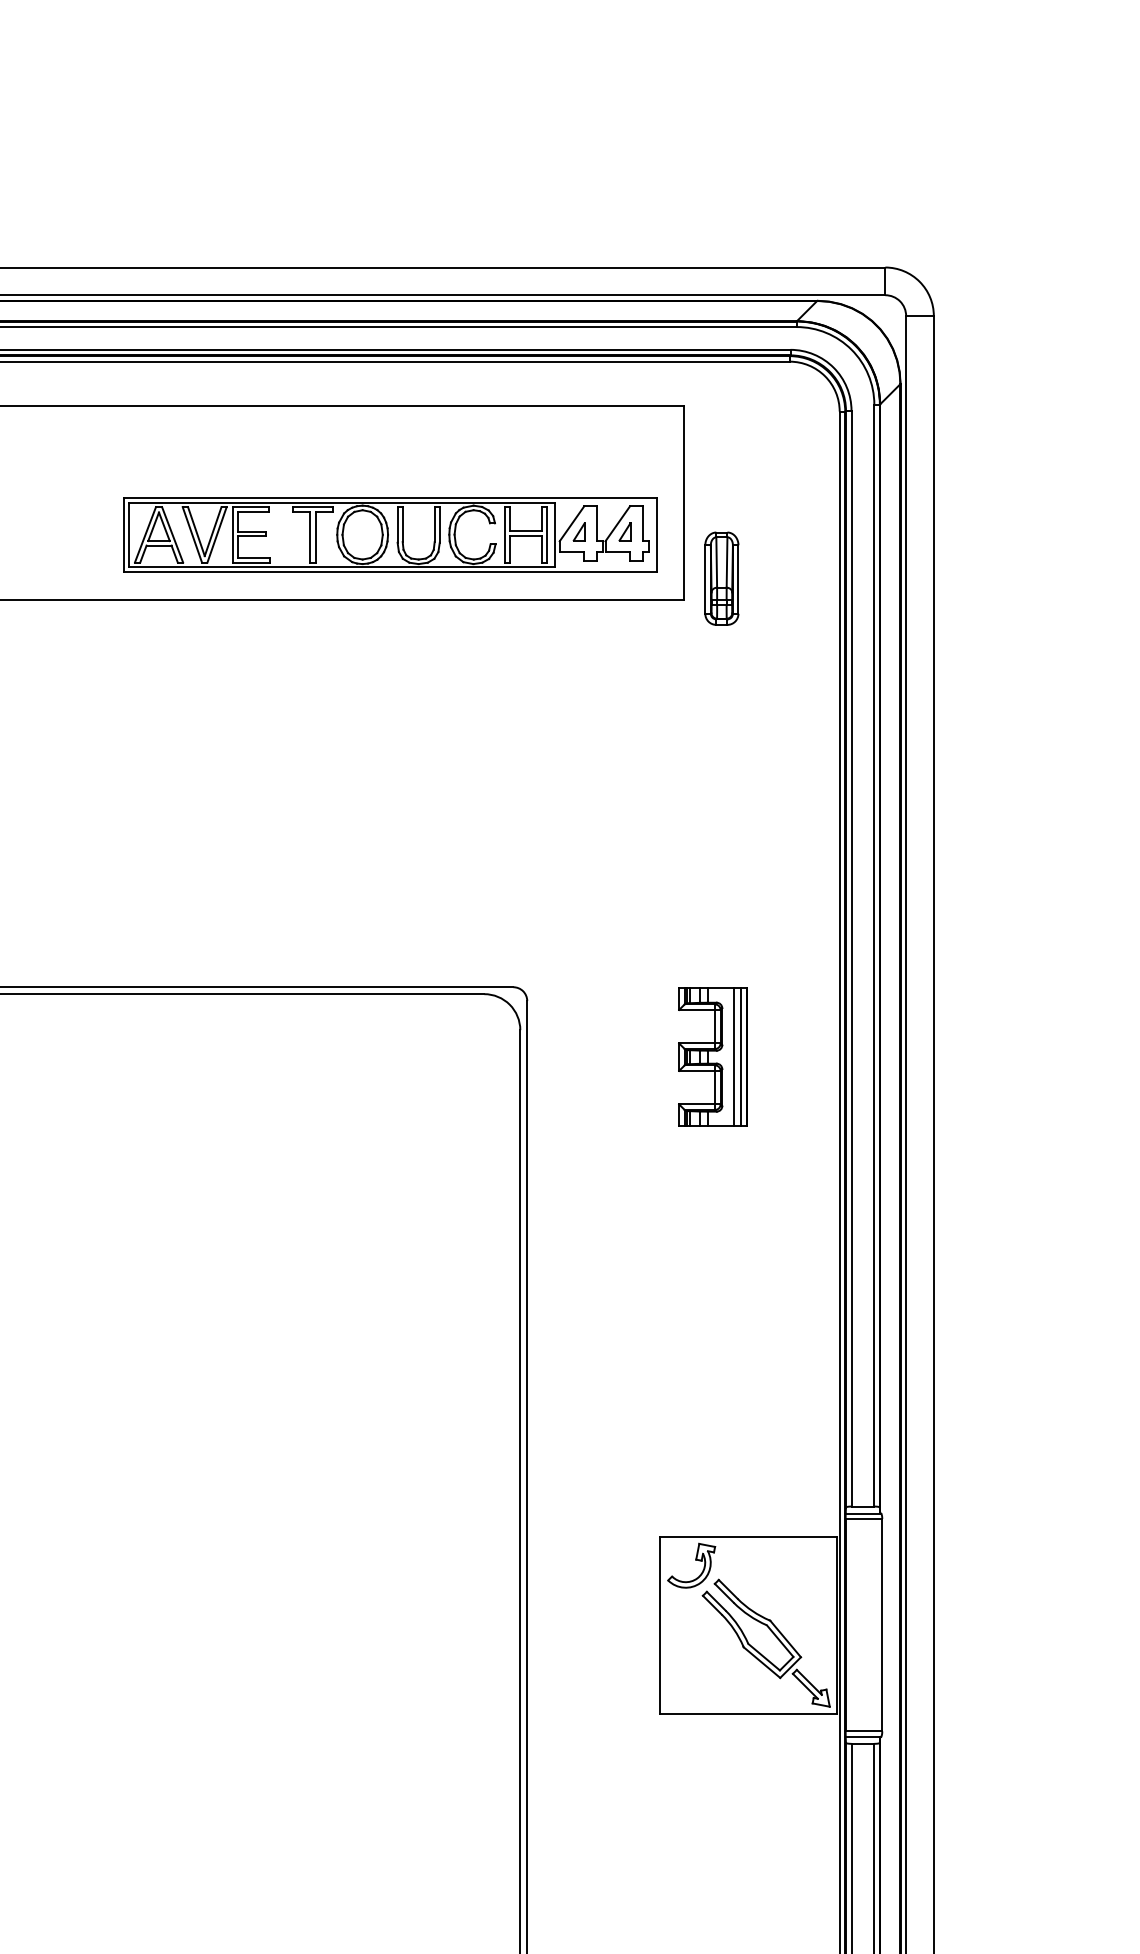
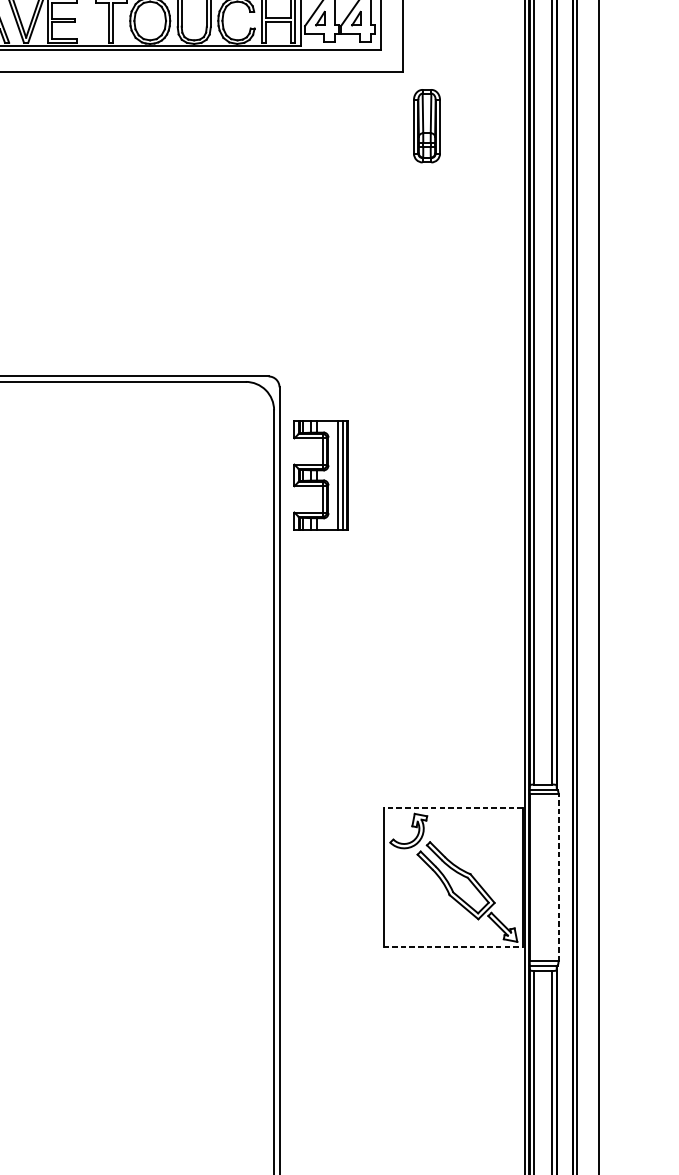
part: (721, 578) -> (426, 126), moved
part: (712, 1056) -> (320, 474), moved
line: (748, 1536) -> (453, 808), solid -> dashed
line: (882, 1624) -> (558, 877), solid -> dashed
line: (748, 1713) -> (453, 947), solid -> dashed

